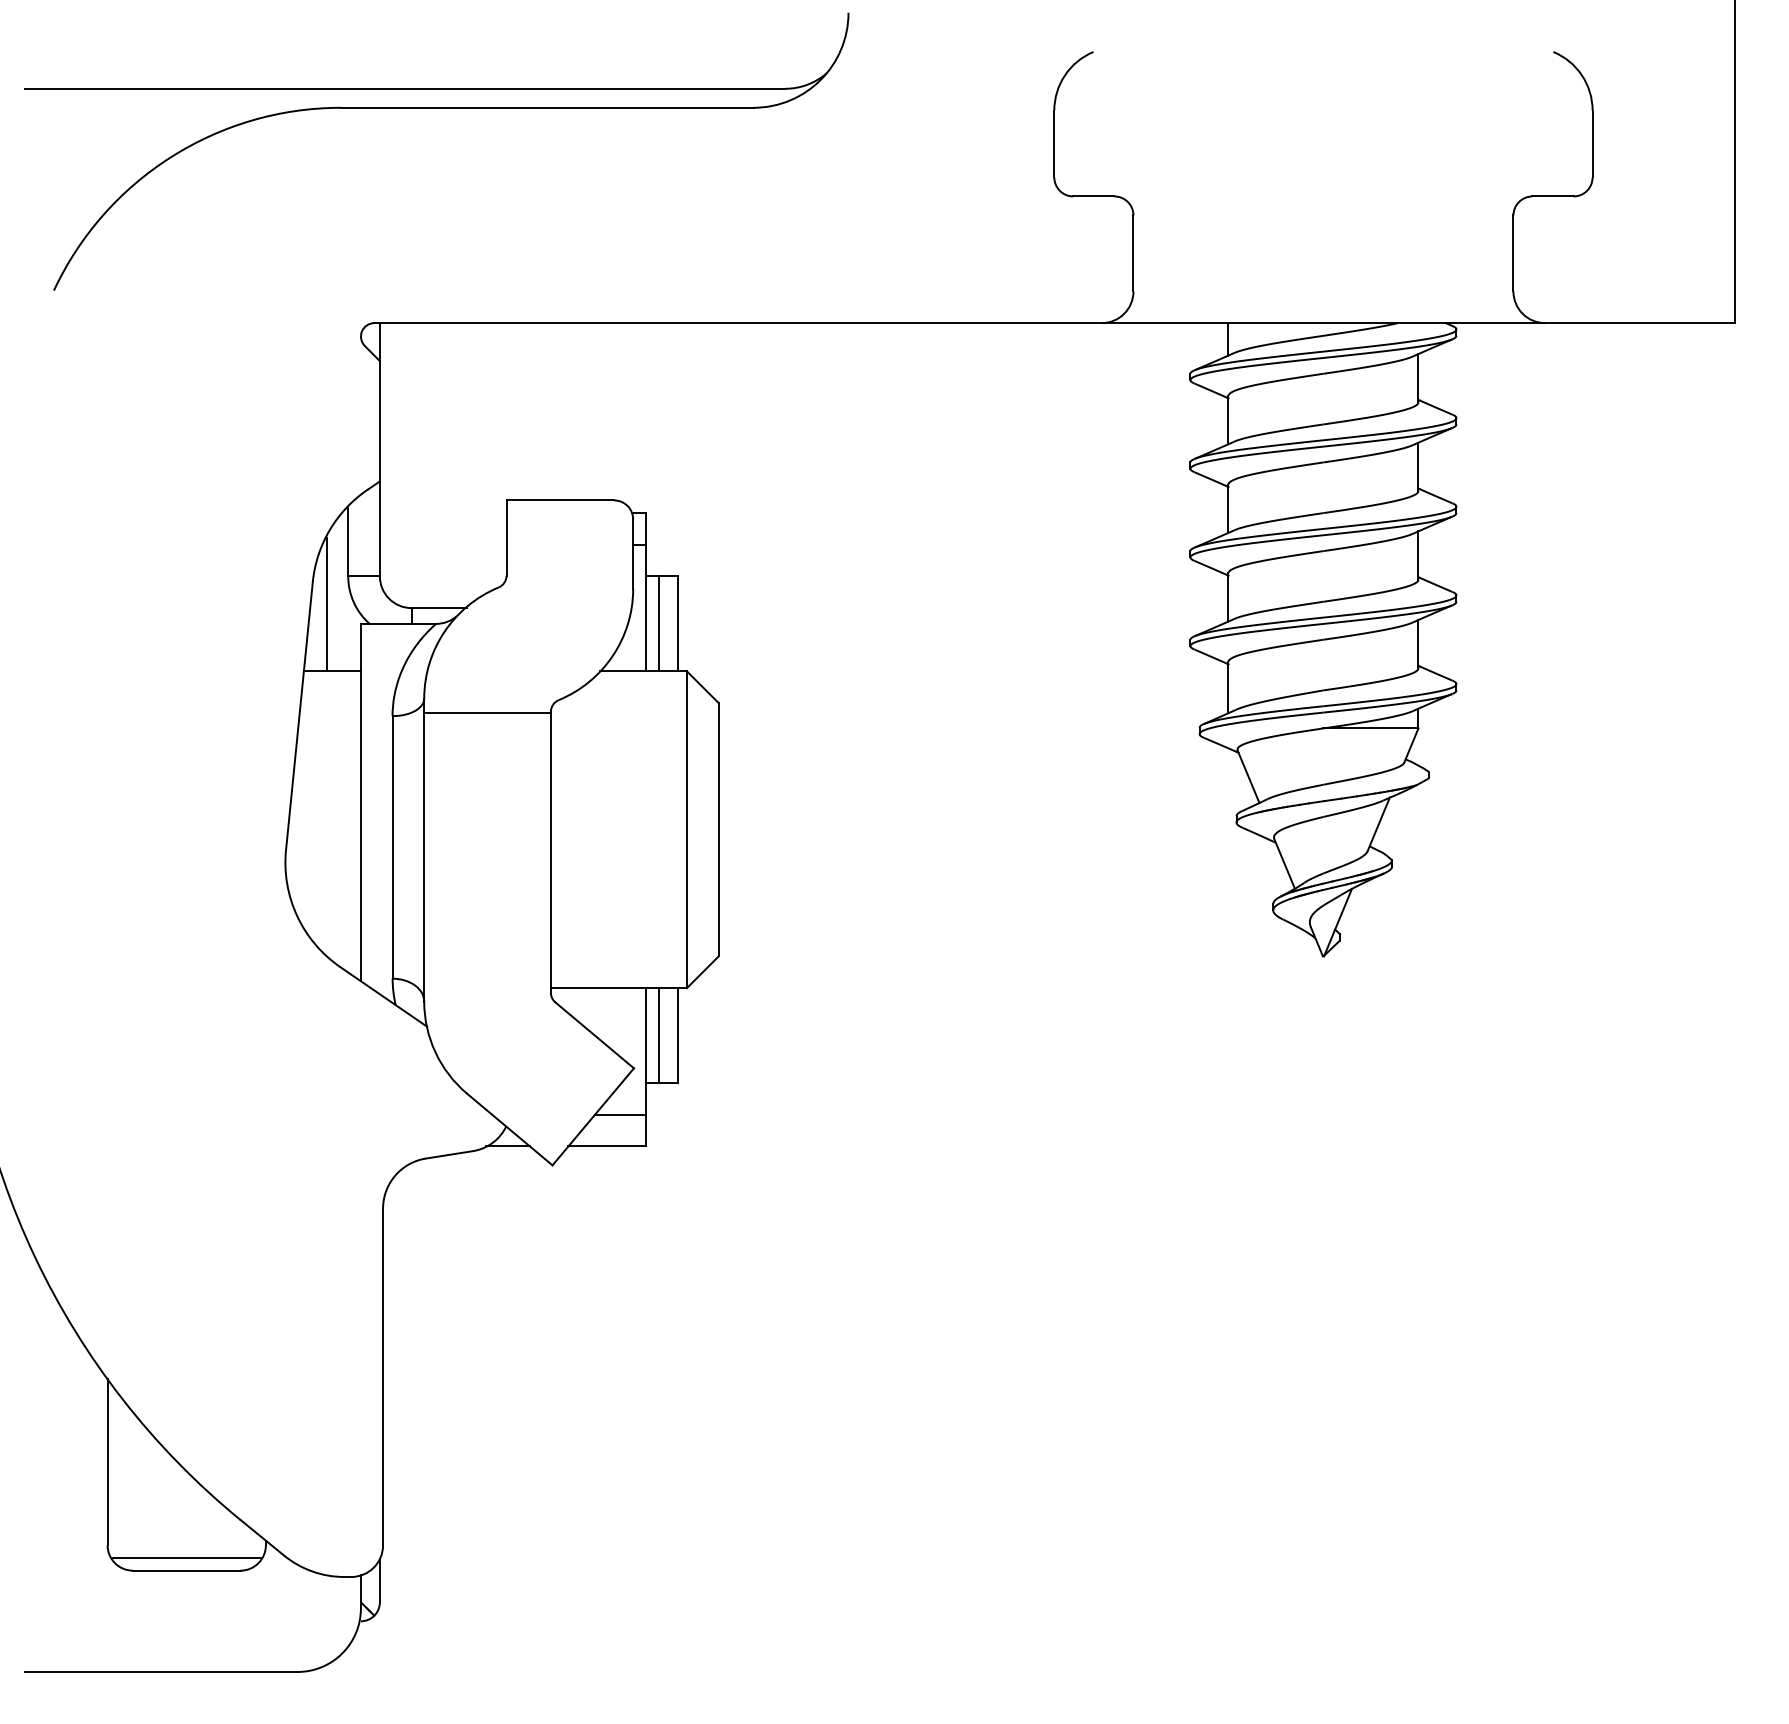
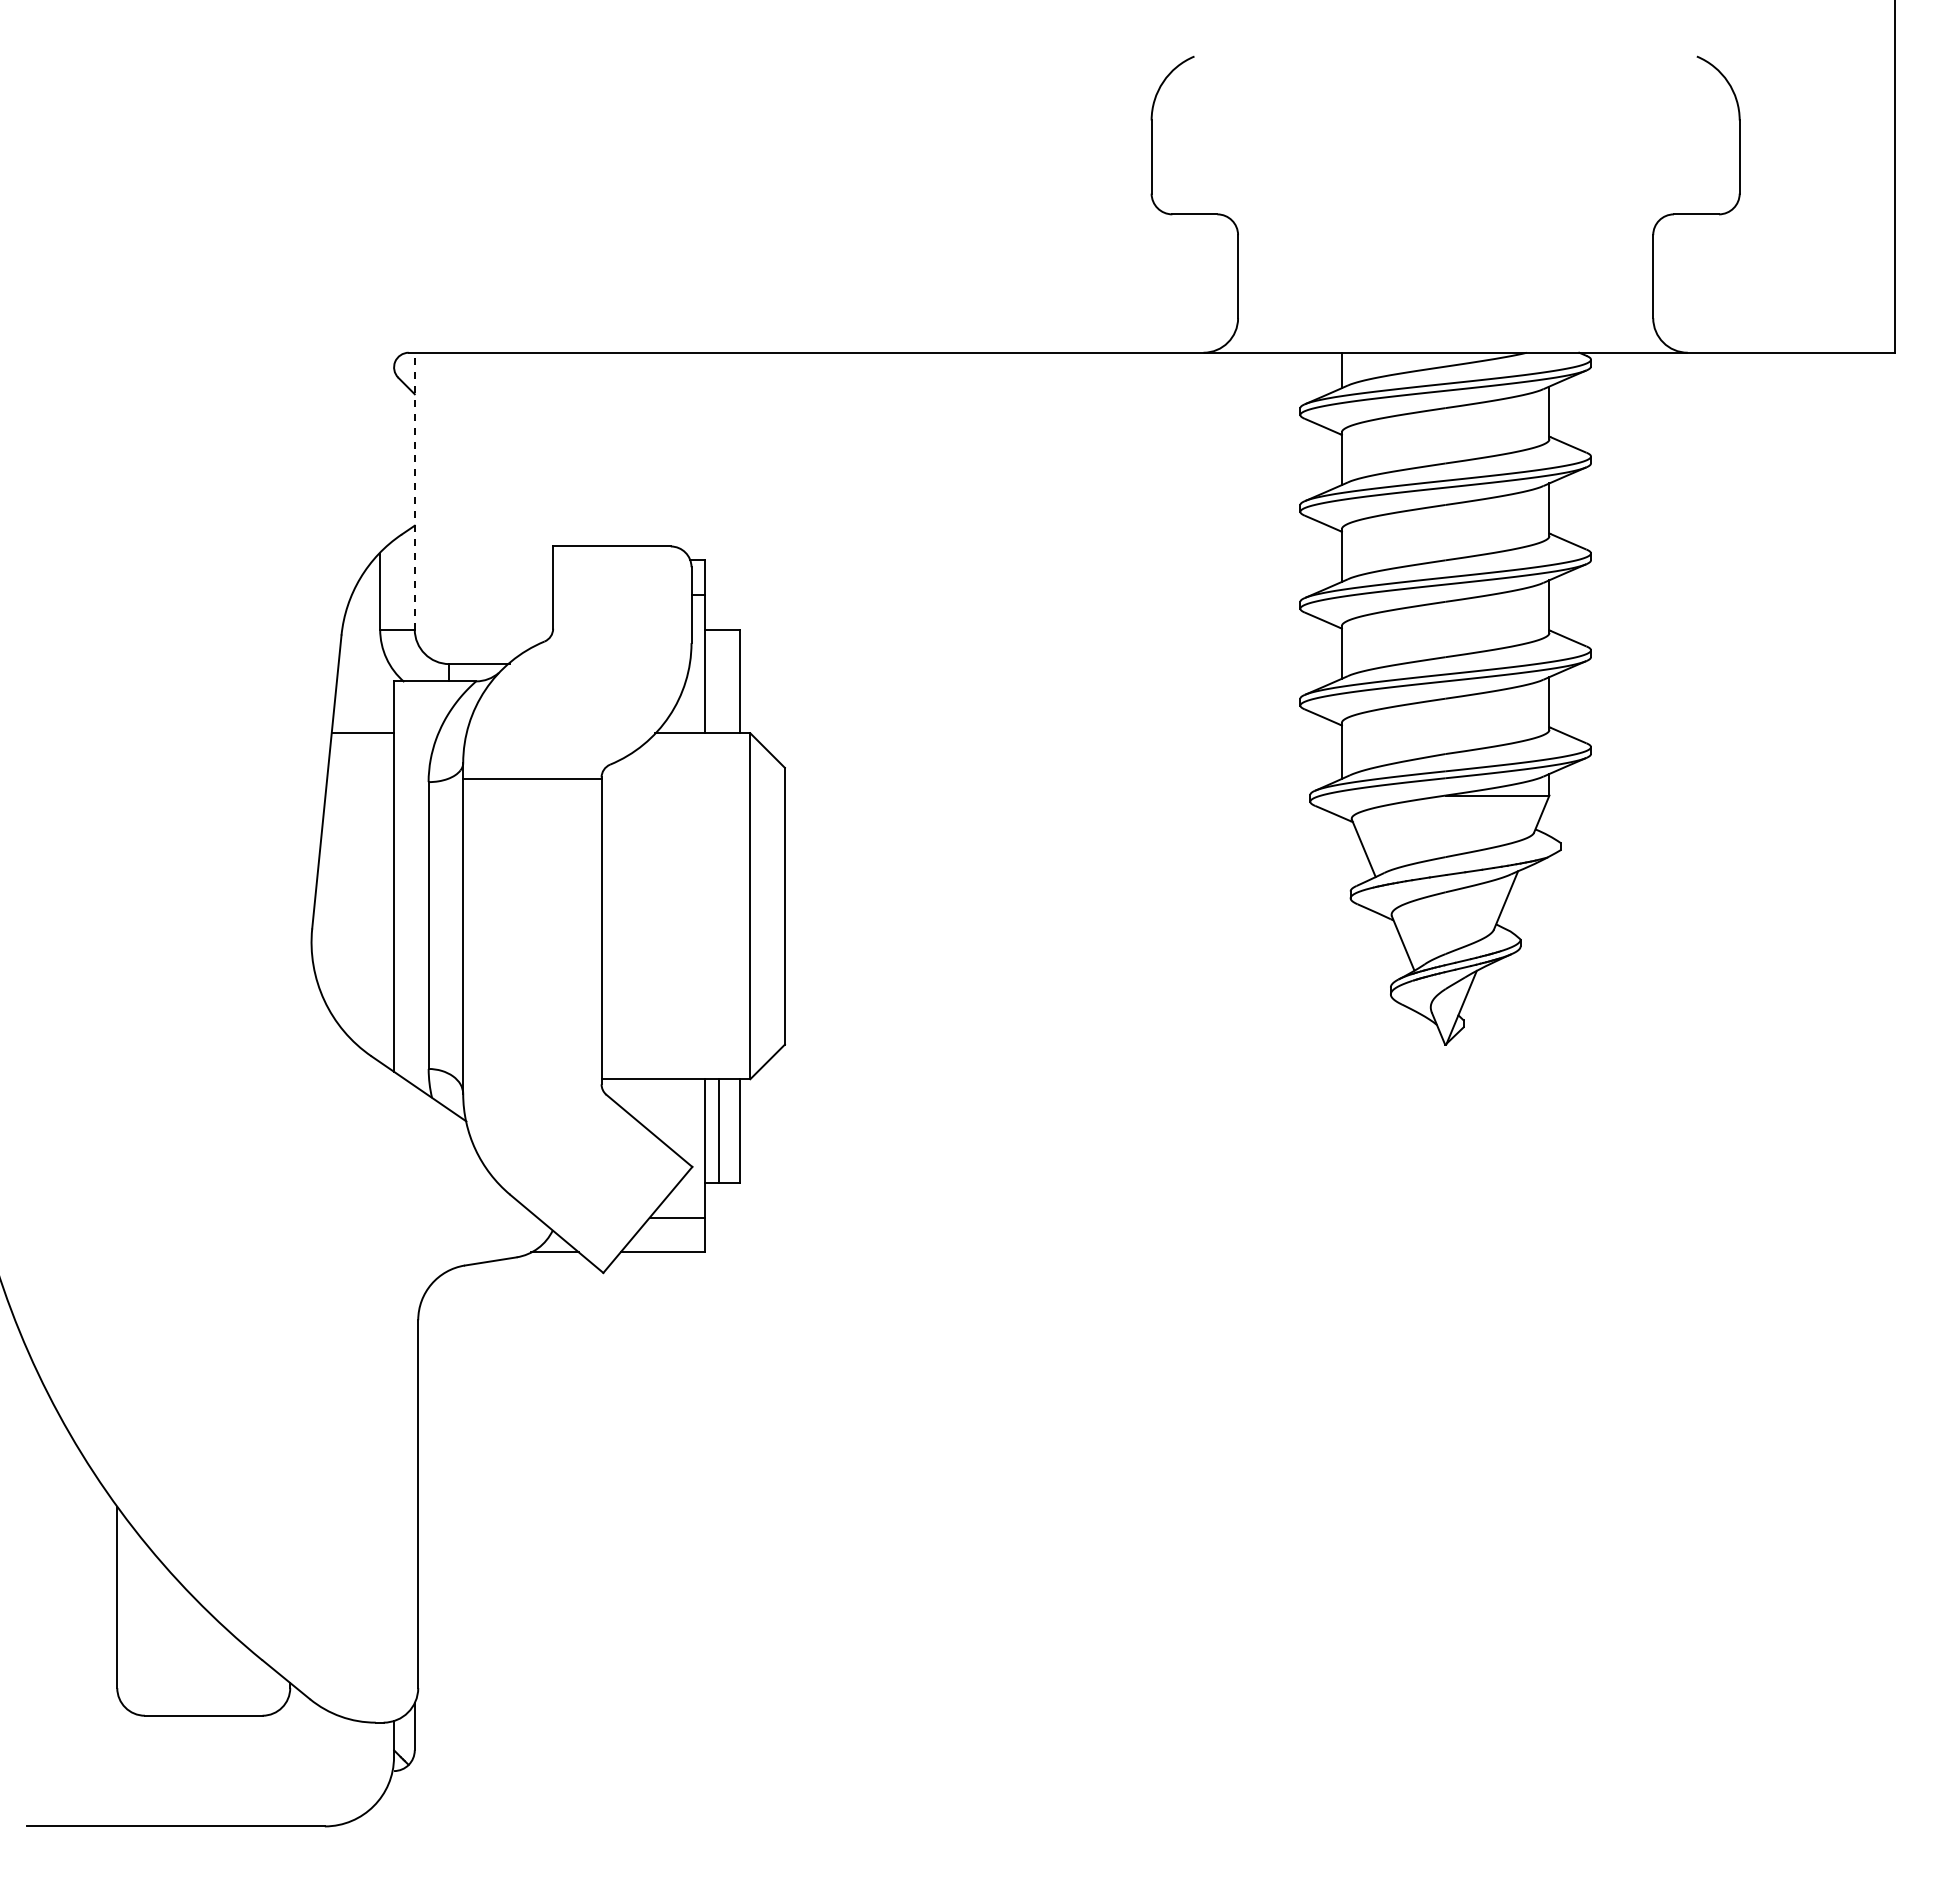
part: (436, 108) -> (476, 118), removed
line: (379, 449) -> (414, 490), solid -> dashed
line: (326, 604) -> (356, 660), removed
line: (658, 624) -> (719, 681), removed
line: (186, 1557) -> (203, 1701), removed

